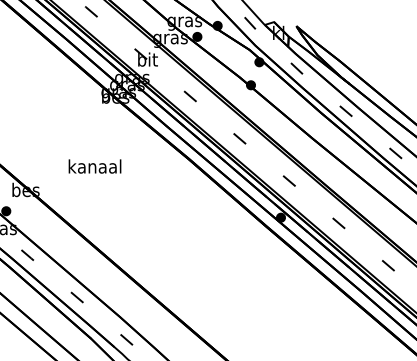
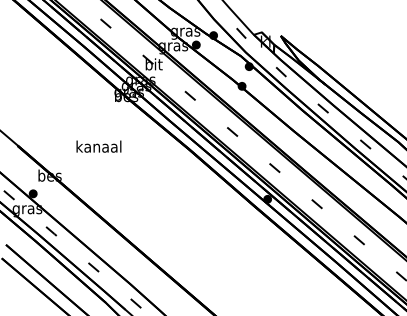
text: (94, 166) -> (98, 146), moved

